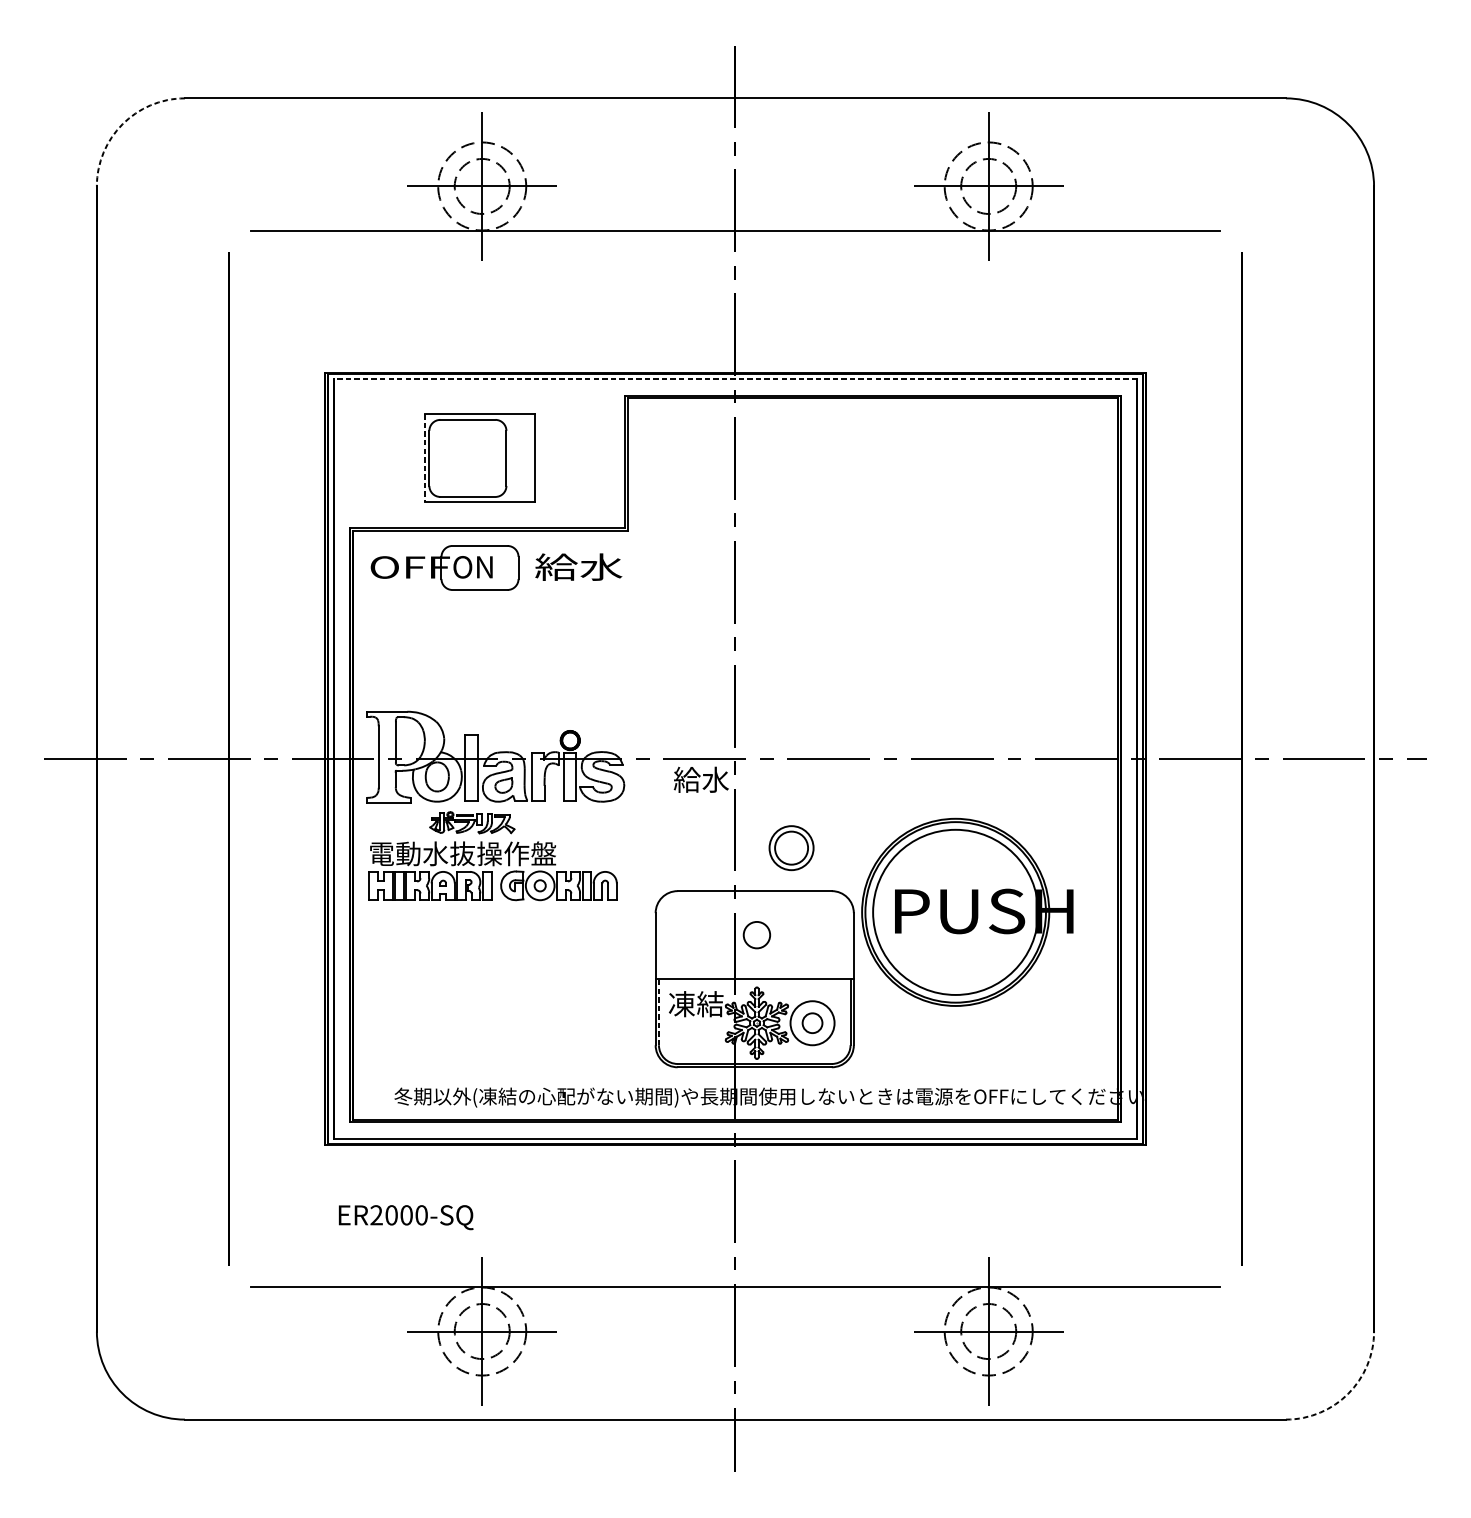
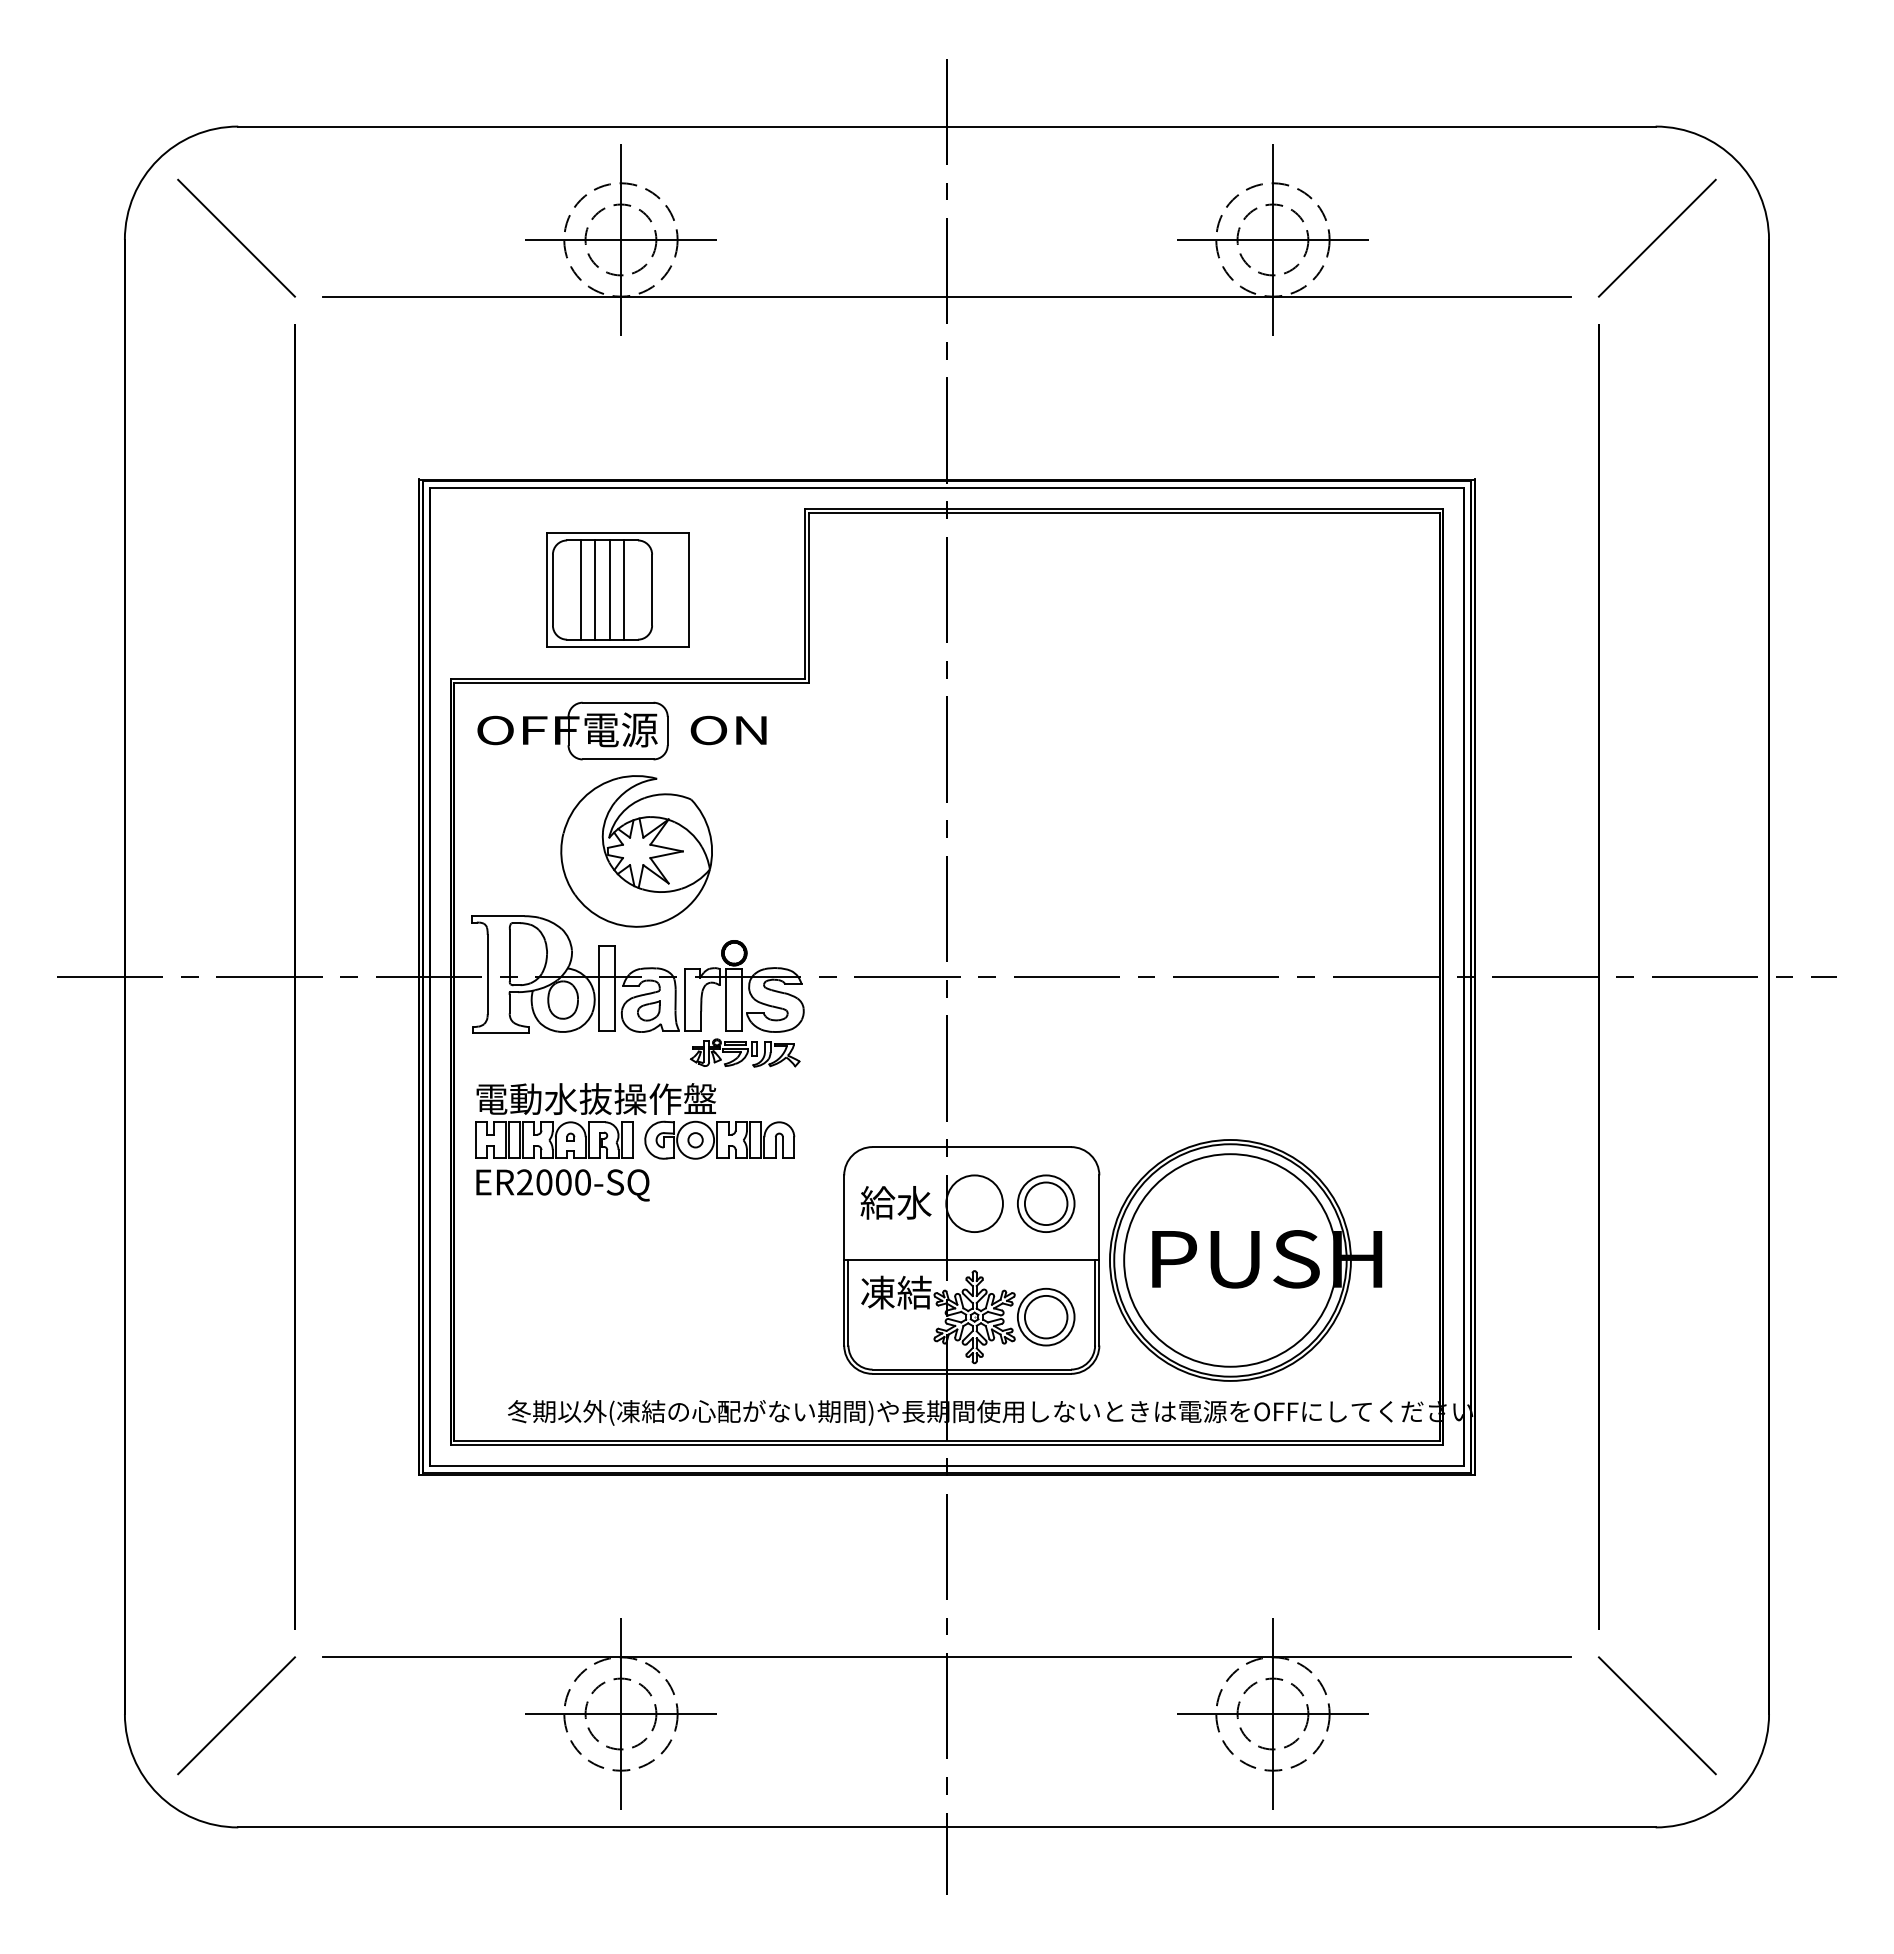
arc: (122, 123) -> (158, 159), dashed -> solid
line: (183, 184) -> (236, 237), added
line: (1286, 184) -> (1656, 237), added
line: (735, 379) -> (946, 488), dashed -> solid
line: (451, 457) -> (581, 589), added
line: (462, 457) -> (595, 589), added
line: (473, 457) -> (609, 589), added
line: (484, 457) -> (623, 589), added
line: (425, 458) -> (547, 590), dashed -> solid
text: (481, 566) -> (620, 729), ON -> 電源
text: (578, 566) -> (745, 729), 給水 -> ON
part: (494, 661) -> (636, 851), added
text: (700, 779) -> (895, 1202), moved
part: (471, 822) -> (744, 1052), moved
part: (791, 847) -> (1046, 1203), moved
part: (967, 912) -> (1245, 1260), moved
circle: (756, 934) -> (974, 1203), size x1.67
line: (658, 1012) -> (848, 1303), dashed -> solid
circle: (812, 1022) -> (1045, 1316), size x1.67
text: (405, 1217) -> (562, 1185), moved
line: (183, 1332) -> (236, 1715), added
line: (1286, 1332) -> (1656, 1715), added
arc: (1348, 1394) -> (1735, 1794), dashed -> solid

